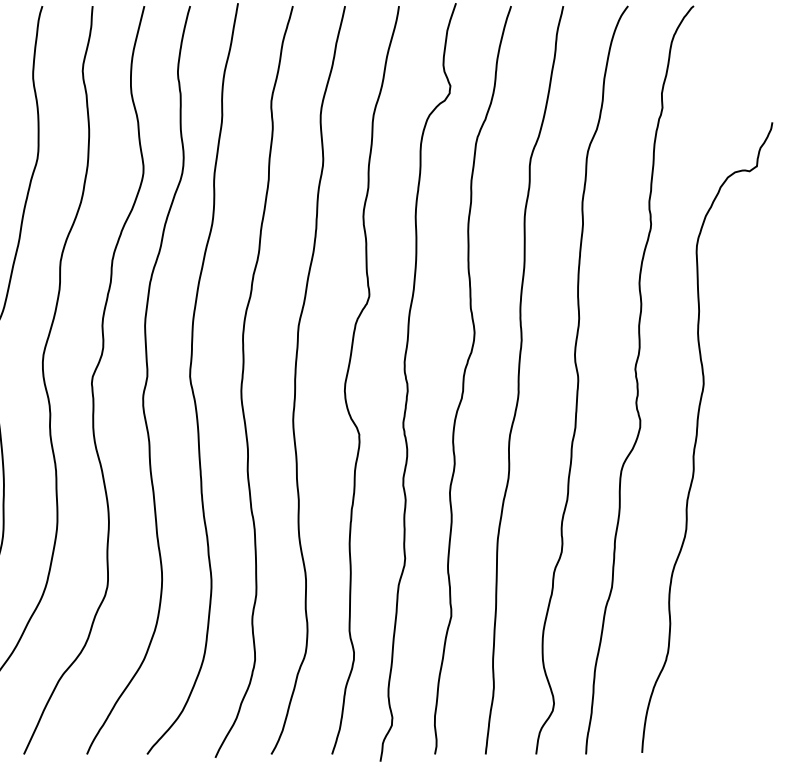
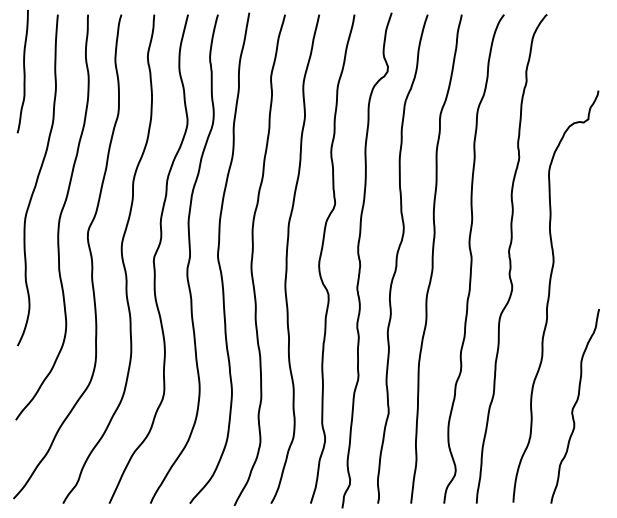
curve: (735, 605) -> (574, 406), added

